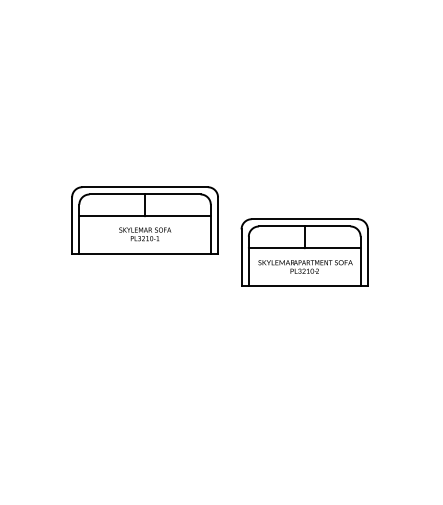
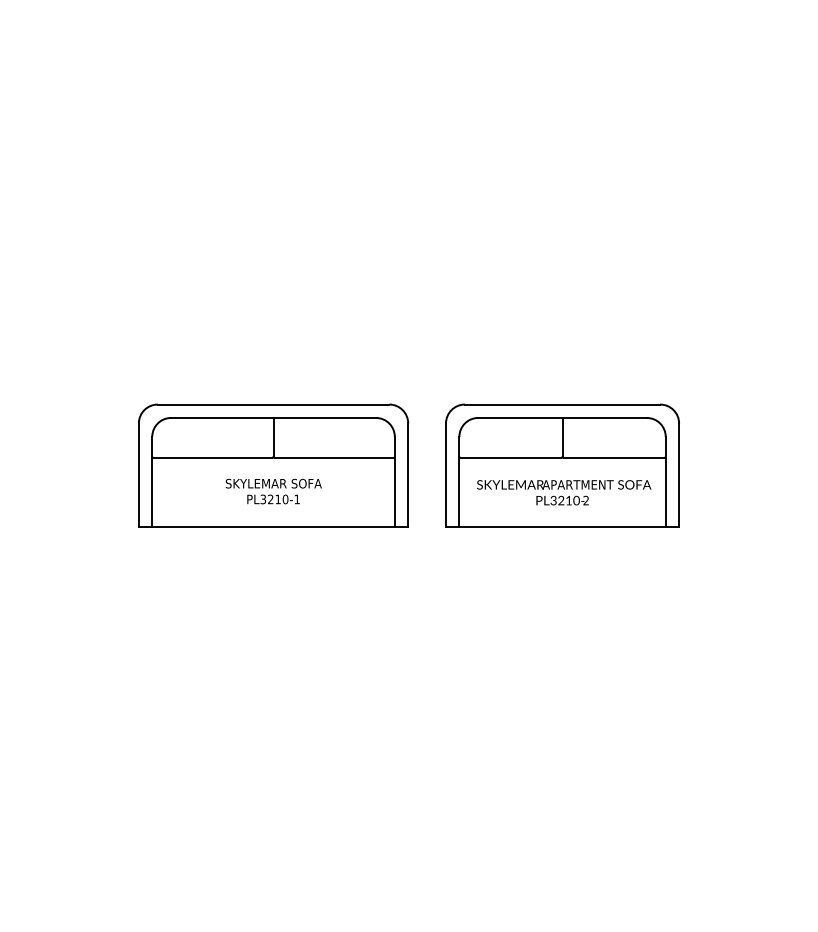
part: (144, 220) -> (272, 466), moved

